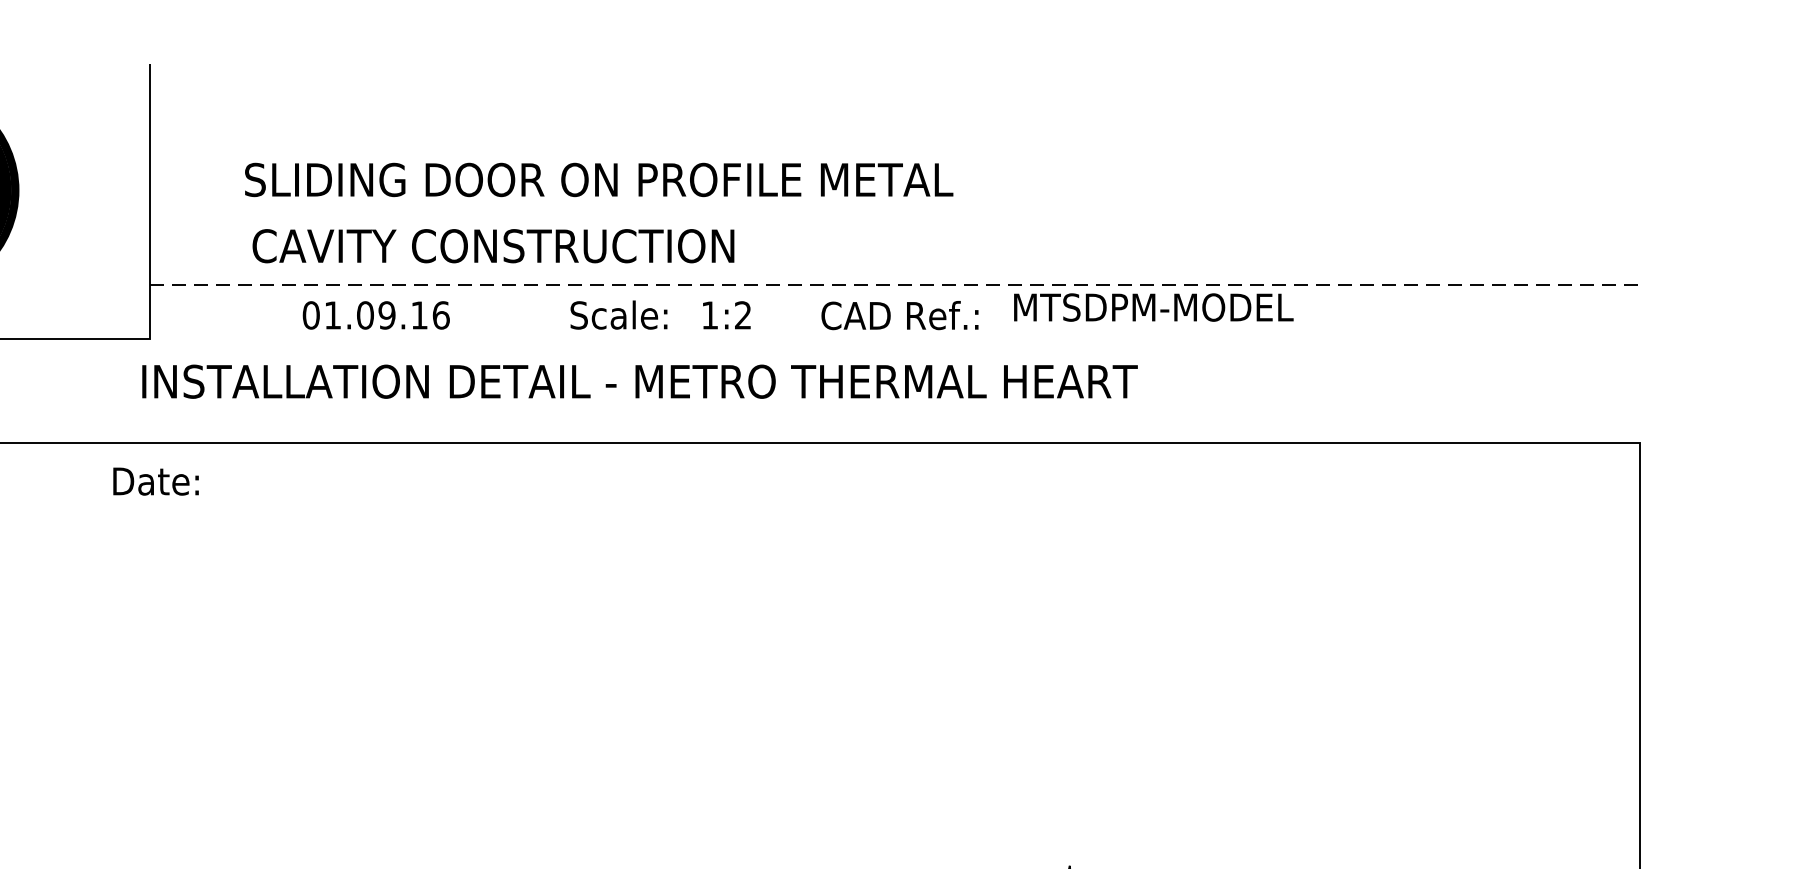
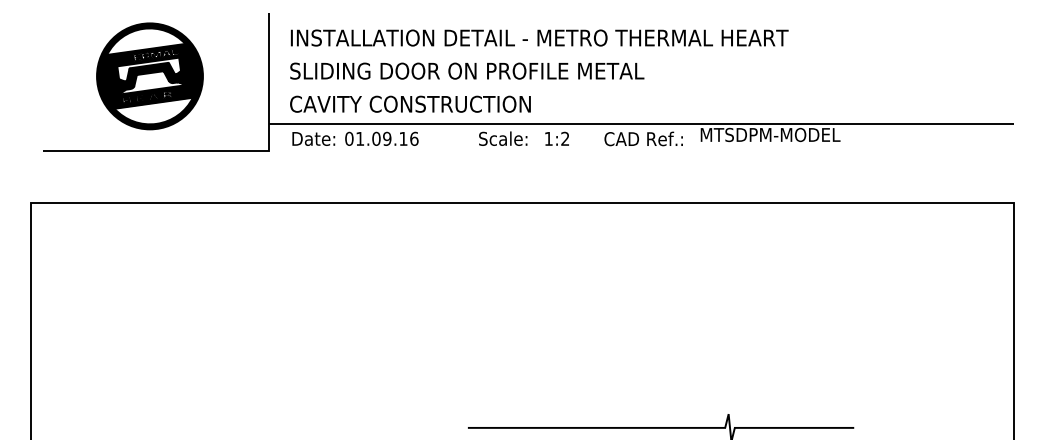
text: (599, 178) -> (467, 70), moved
text: (493, 244) -> (410, 103), moved
line: (895, 284) -> (641, 123), dashed -> solid
text: (639, 380) -> (539, 37), moved
text: (155, 480) -> (313, 138), moved

